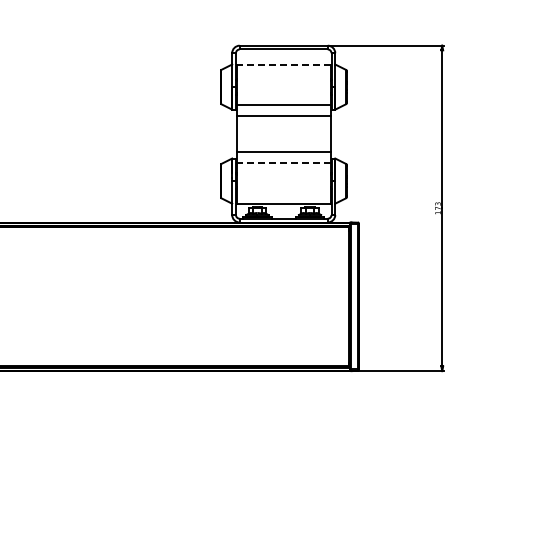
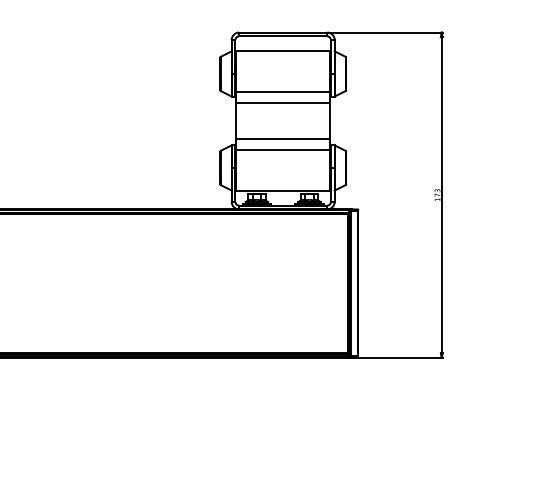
line: (283, 64) -> (282, 51), dashed -> solid
line: (283, 162) -> (282, 149), dashed -> solid

